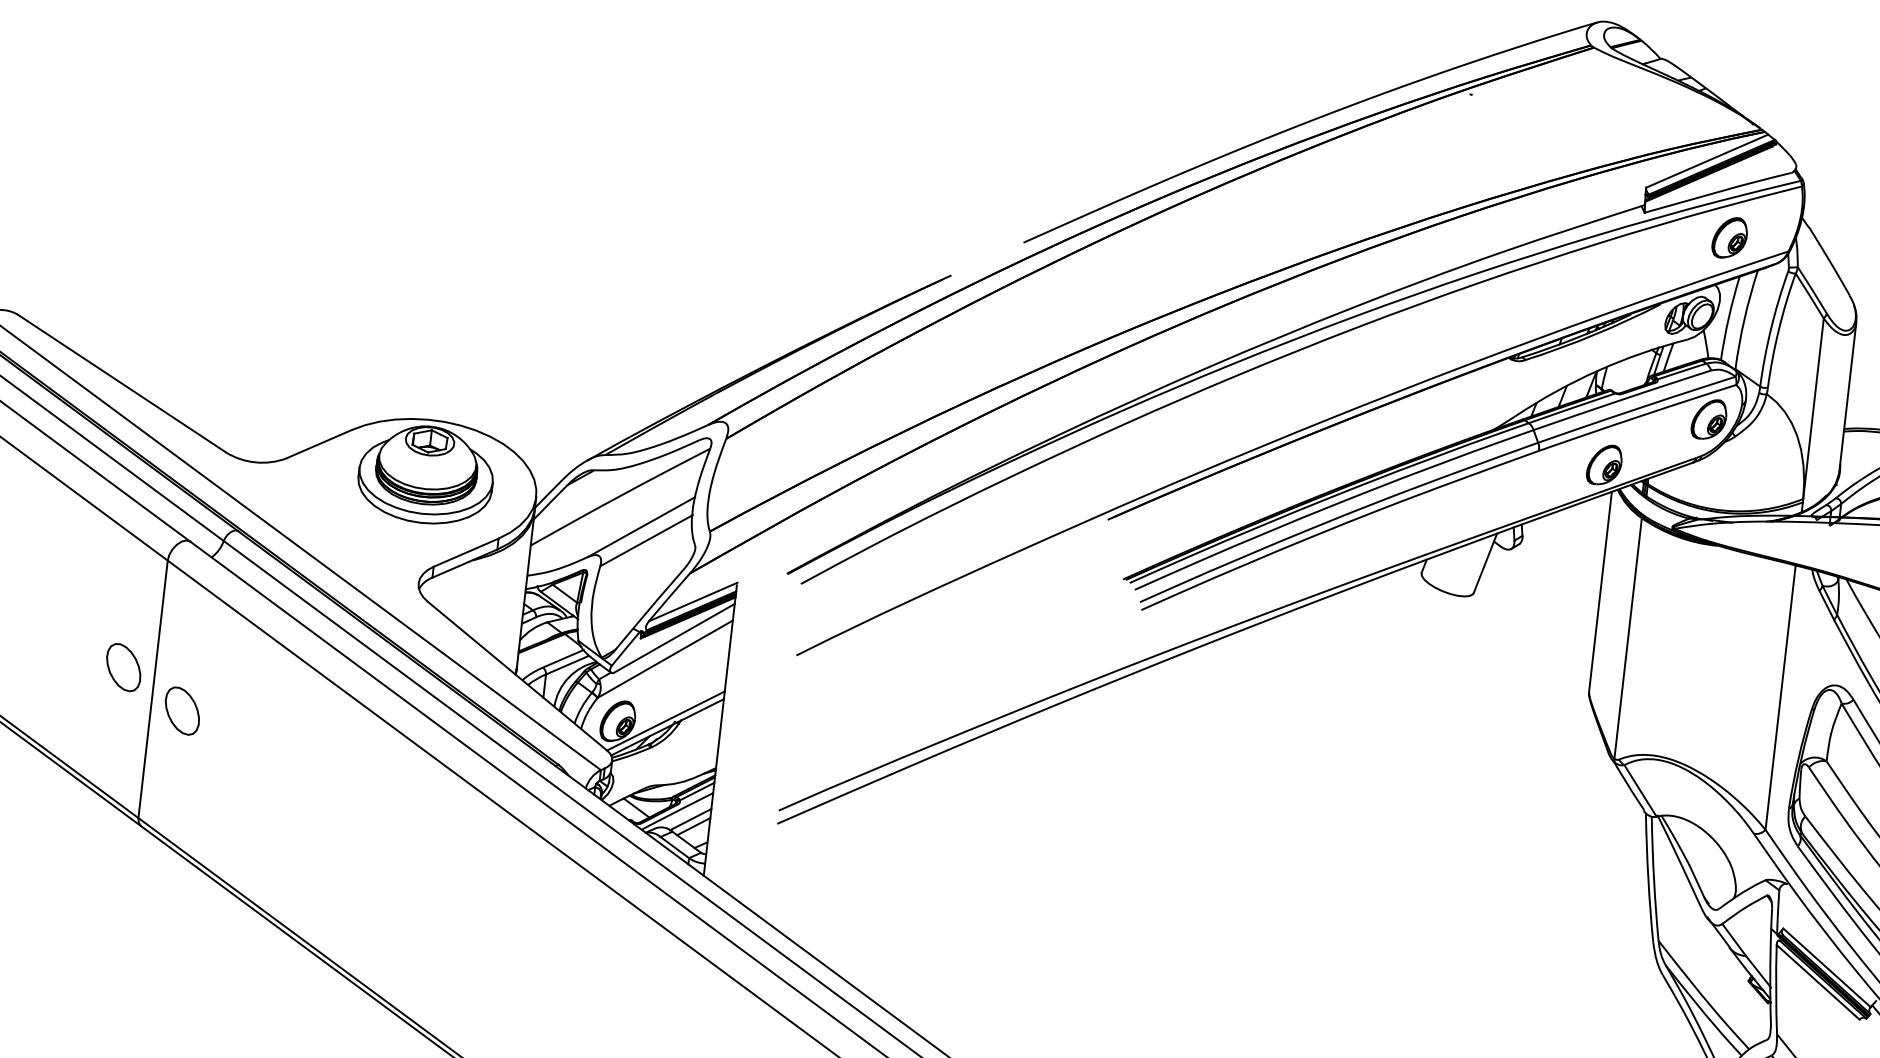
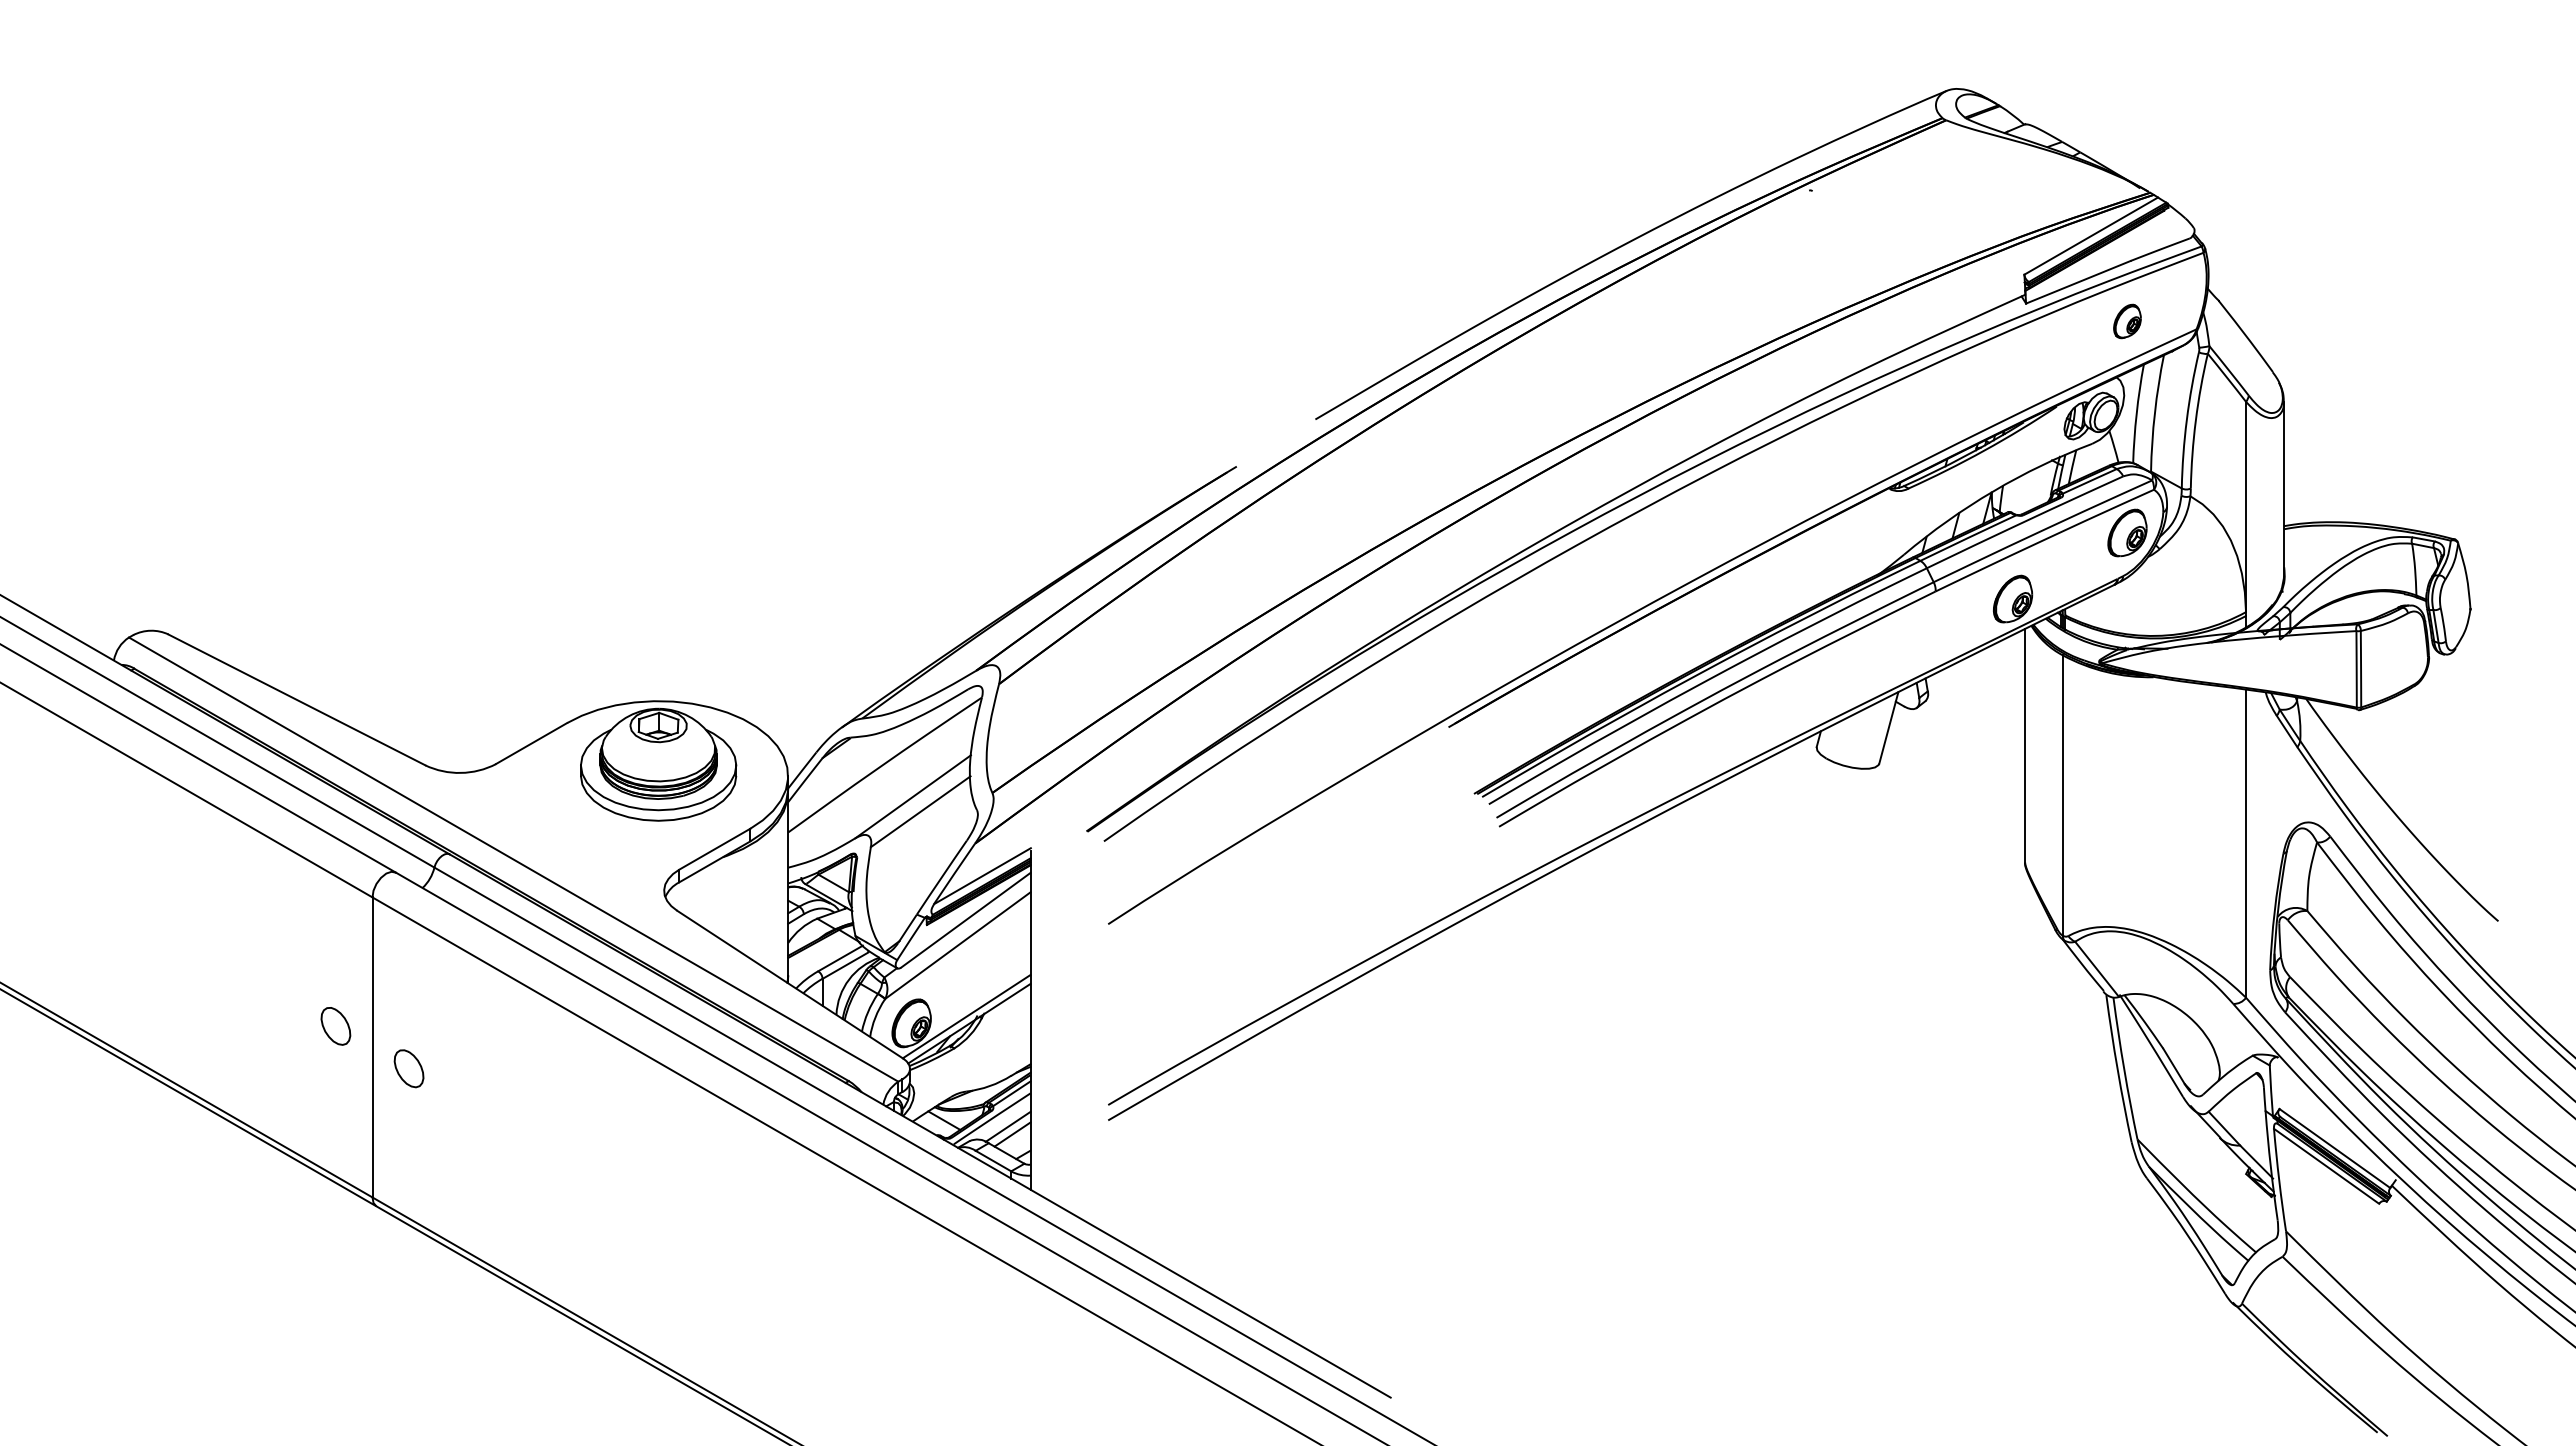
part: (1729, 238) -> (2127, 321), size x0.7
part: (123, 667) -> (335, 1026), size x0.7
part: (181, 710) -> (408, 1068), size x0.7

